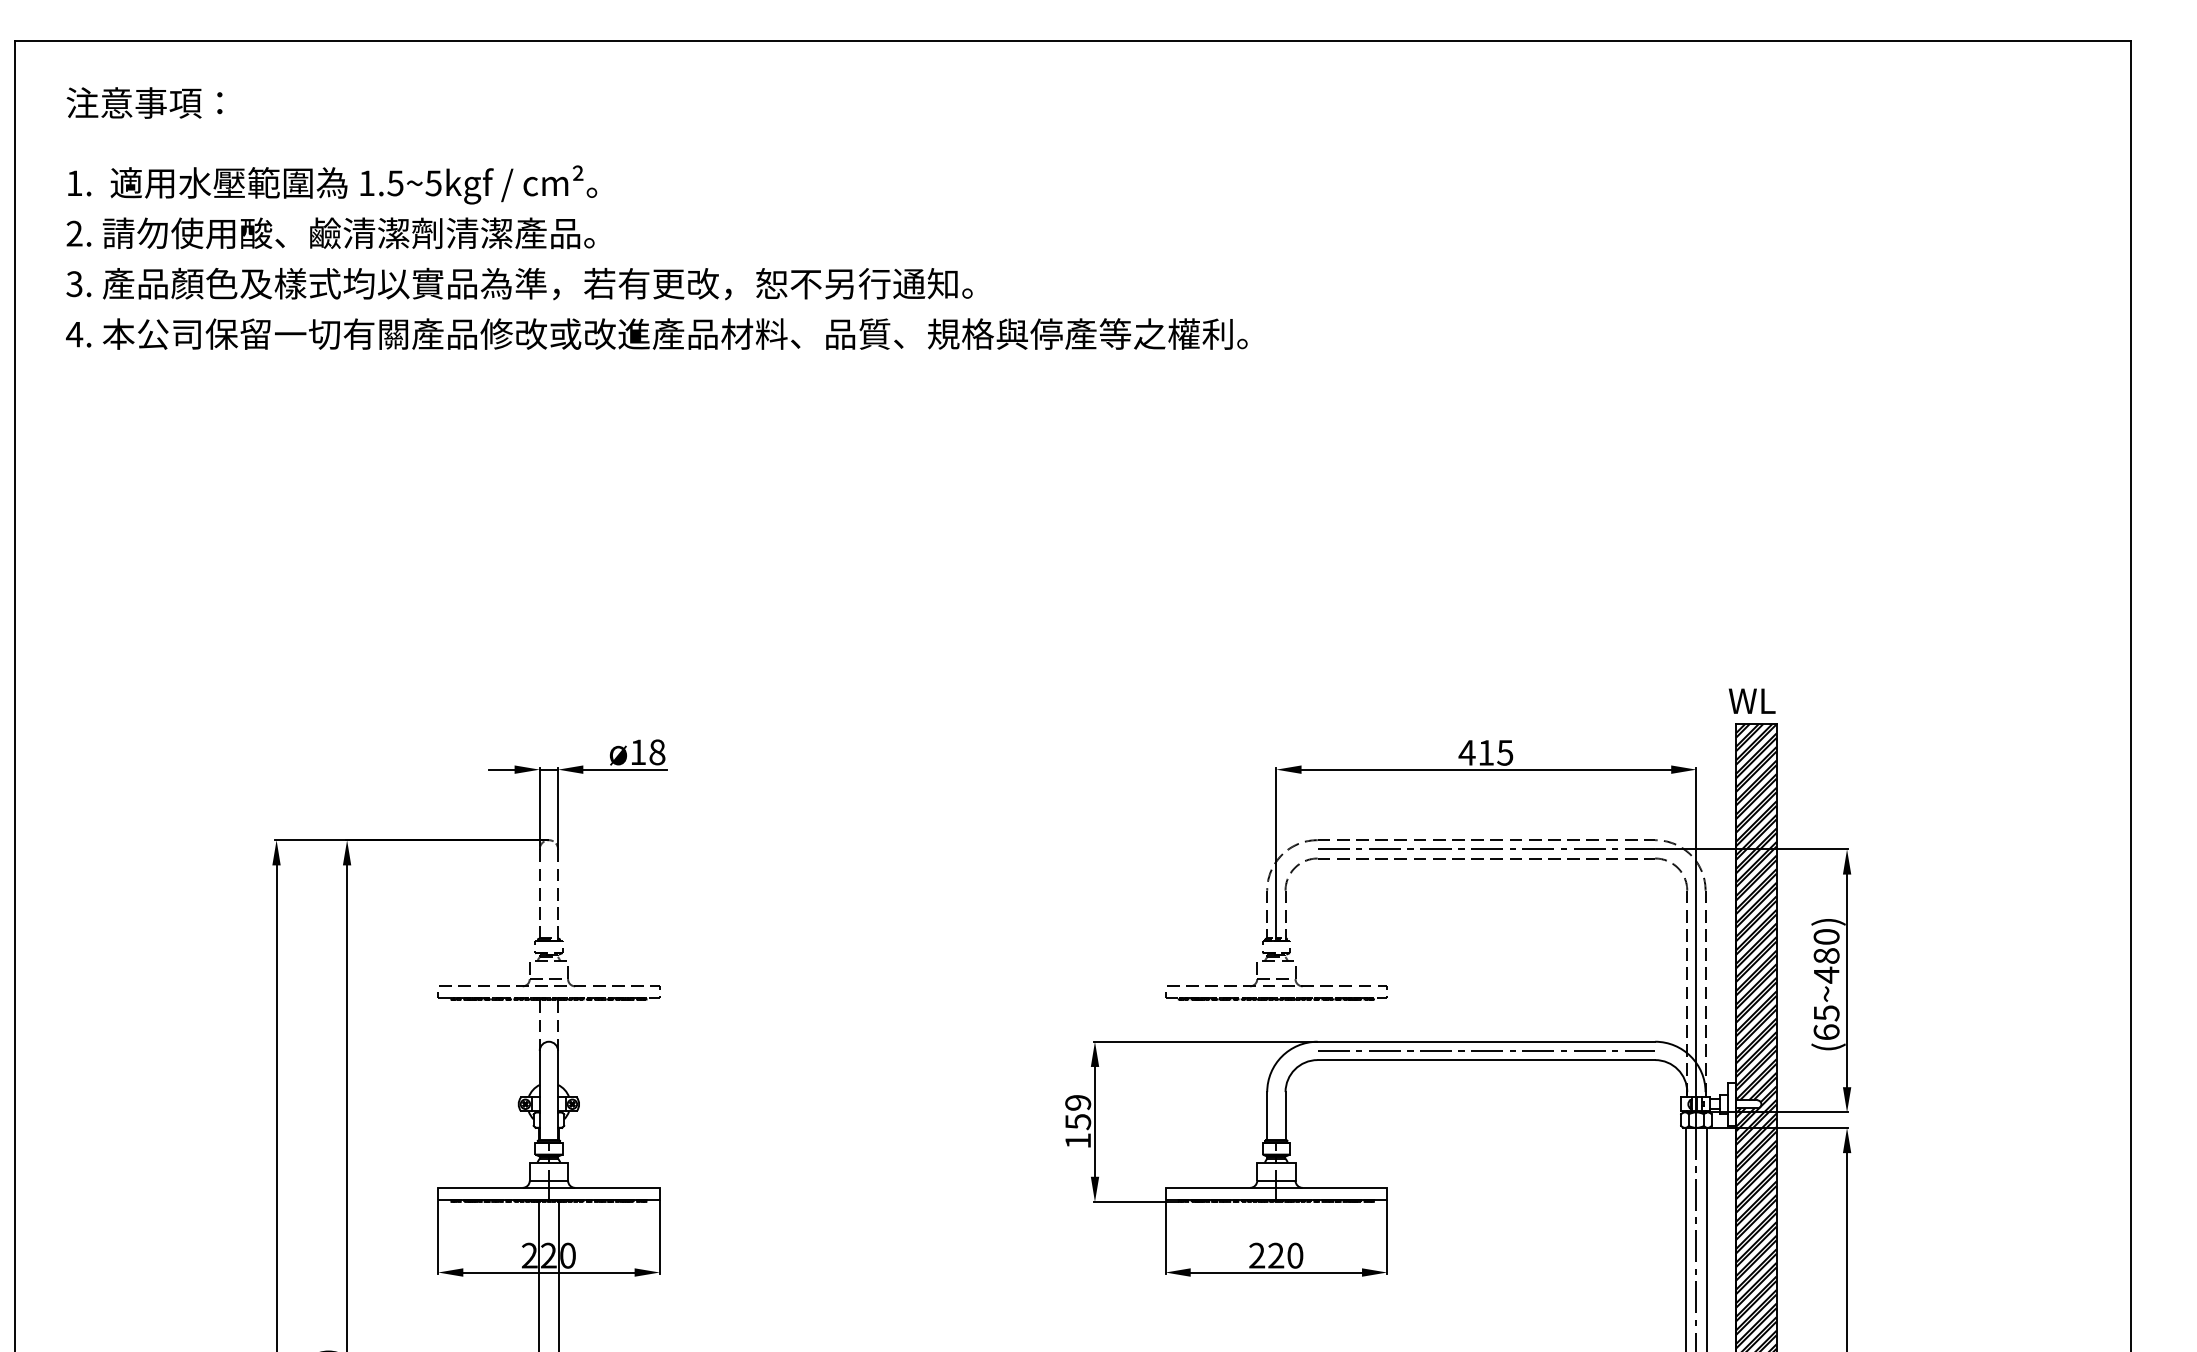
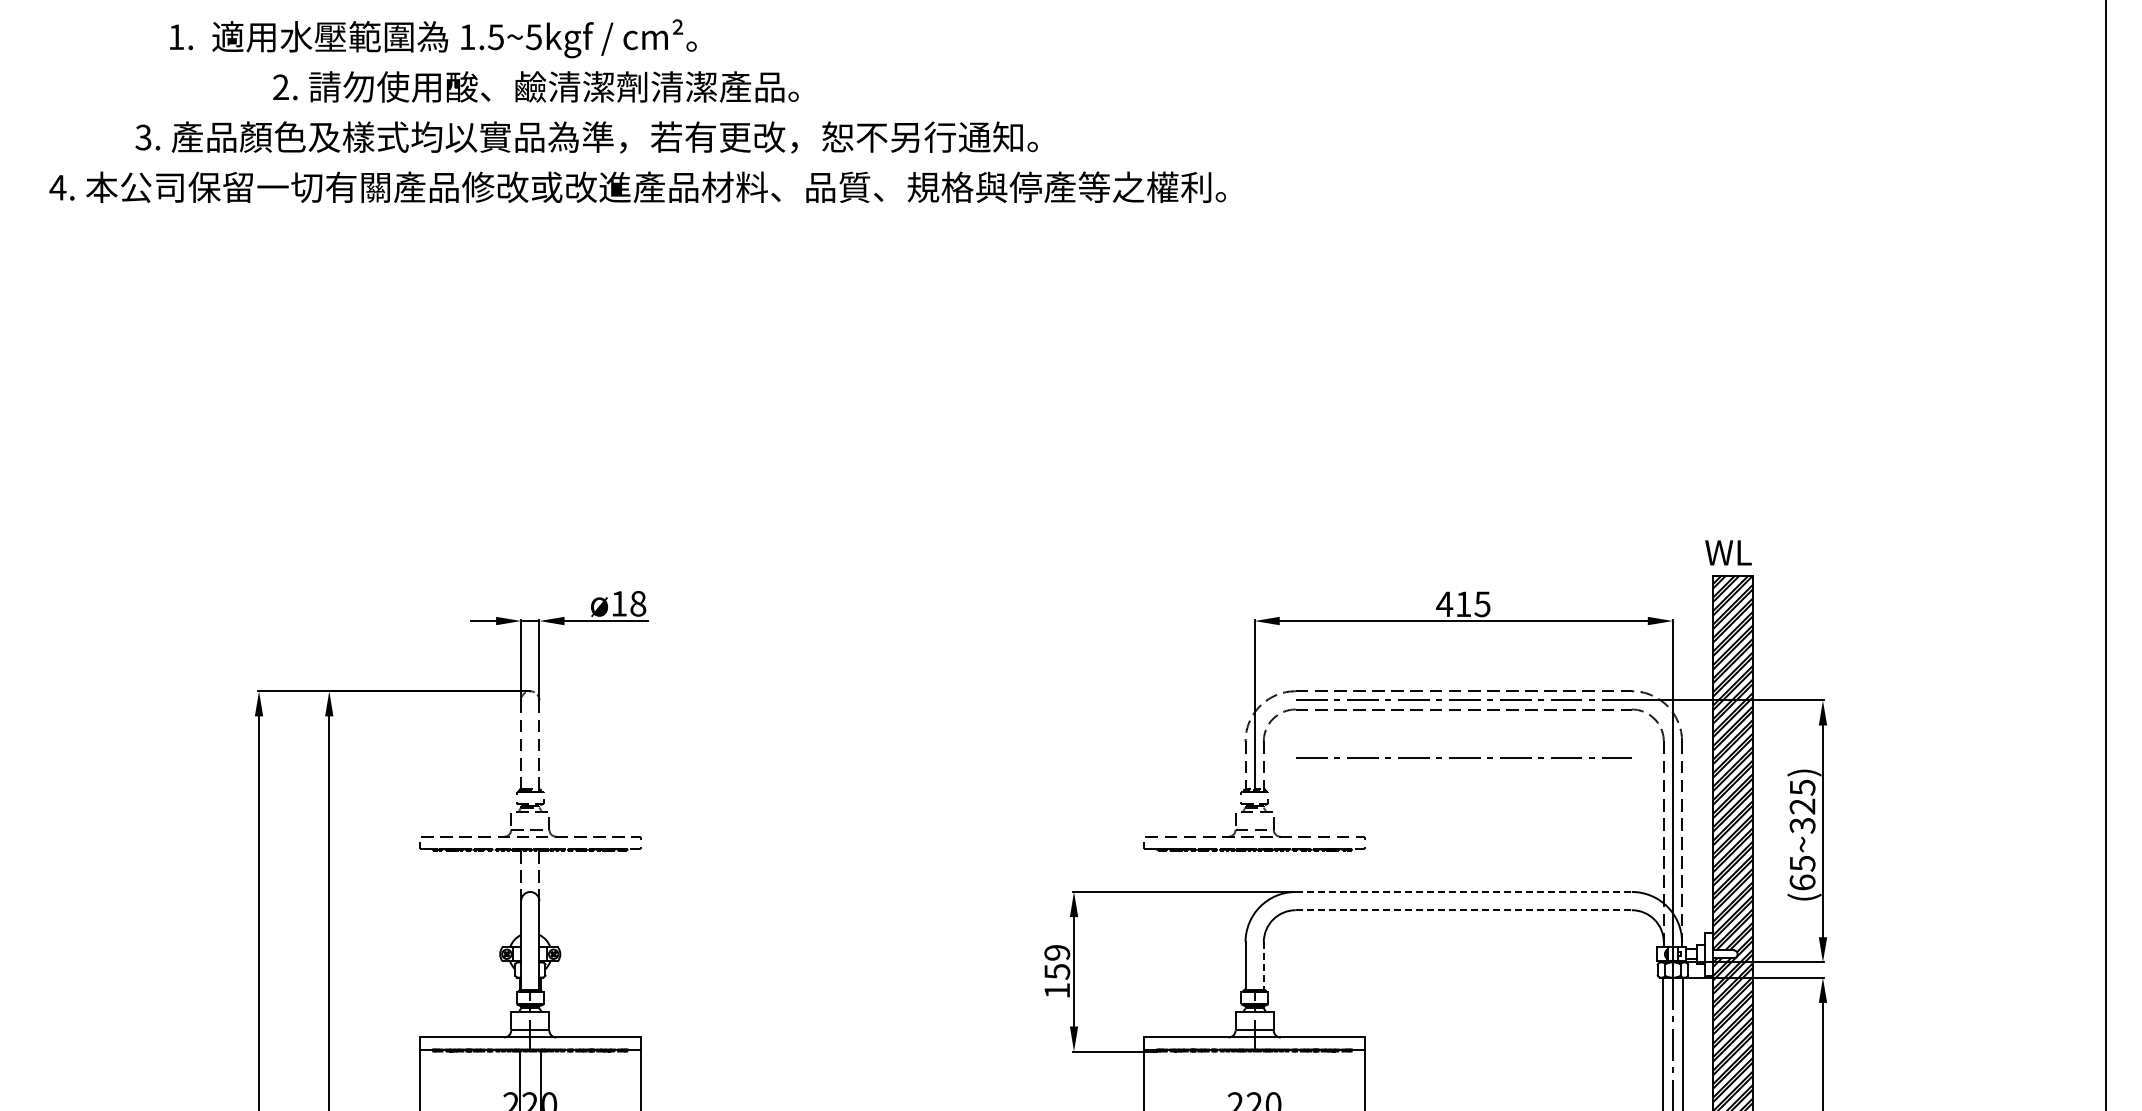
text: (332, 184) -> (433, 38), moved
text: (330, 233) -> (535, 87), moved
text: (519, 283) -> (586, 136), moved
text: (1826, 956) -> (1802, 807), (65~480) -> (65~325)
line: (1486, 1041) -> (1463, 891), solid -> dashed
line: (1486, 1050) -> (1463, 757), moved
line: (1486, 1060) -> (1463, 910), solid -> dashed
line: (1285, 1116) -> (1263, 966), solid -> dashed

